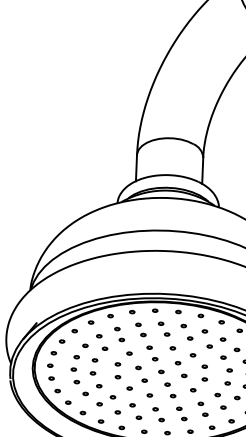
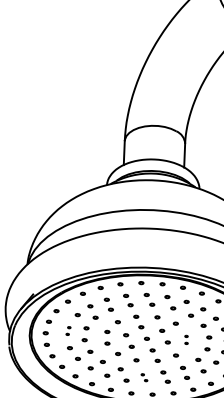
part: (75, 362) -> (68, 330), size x0.6
part: (204, 372) -> (186, 339), size x0.6
part: (158, 414) -> (144, 377), size x0.6

